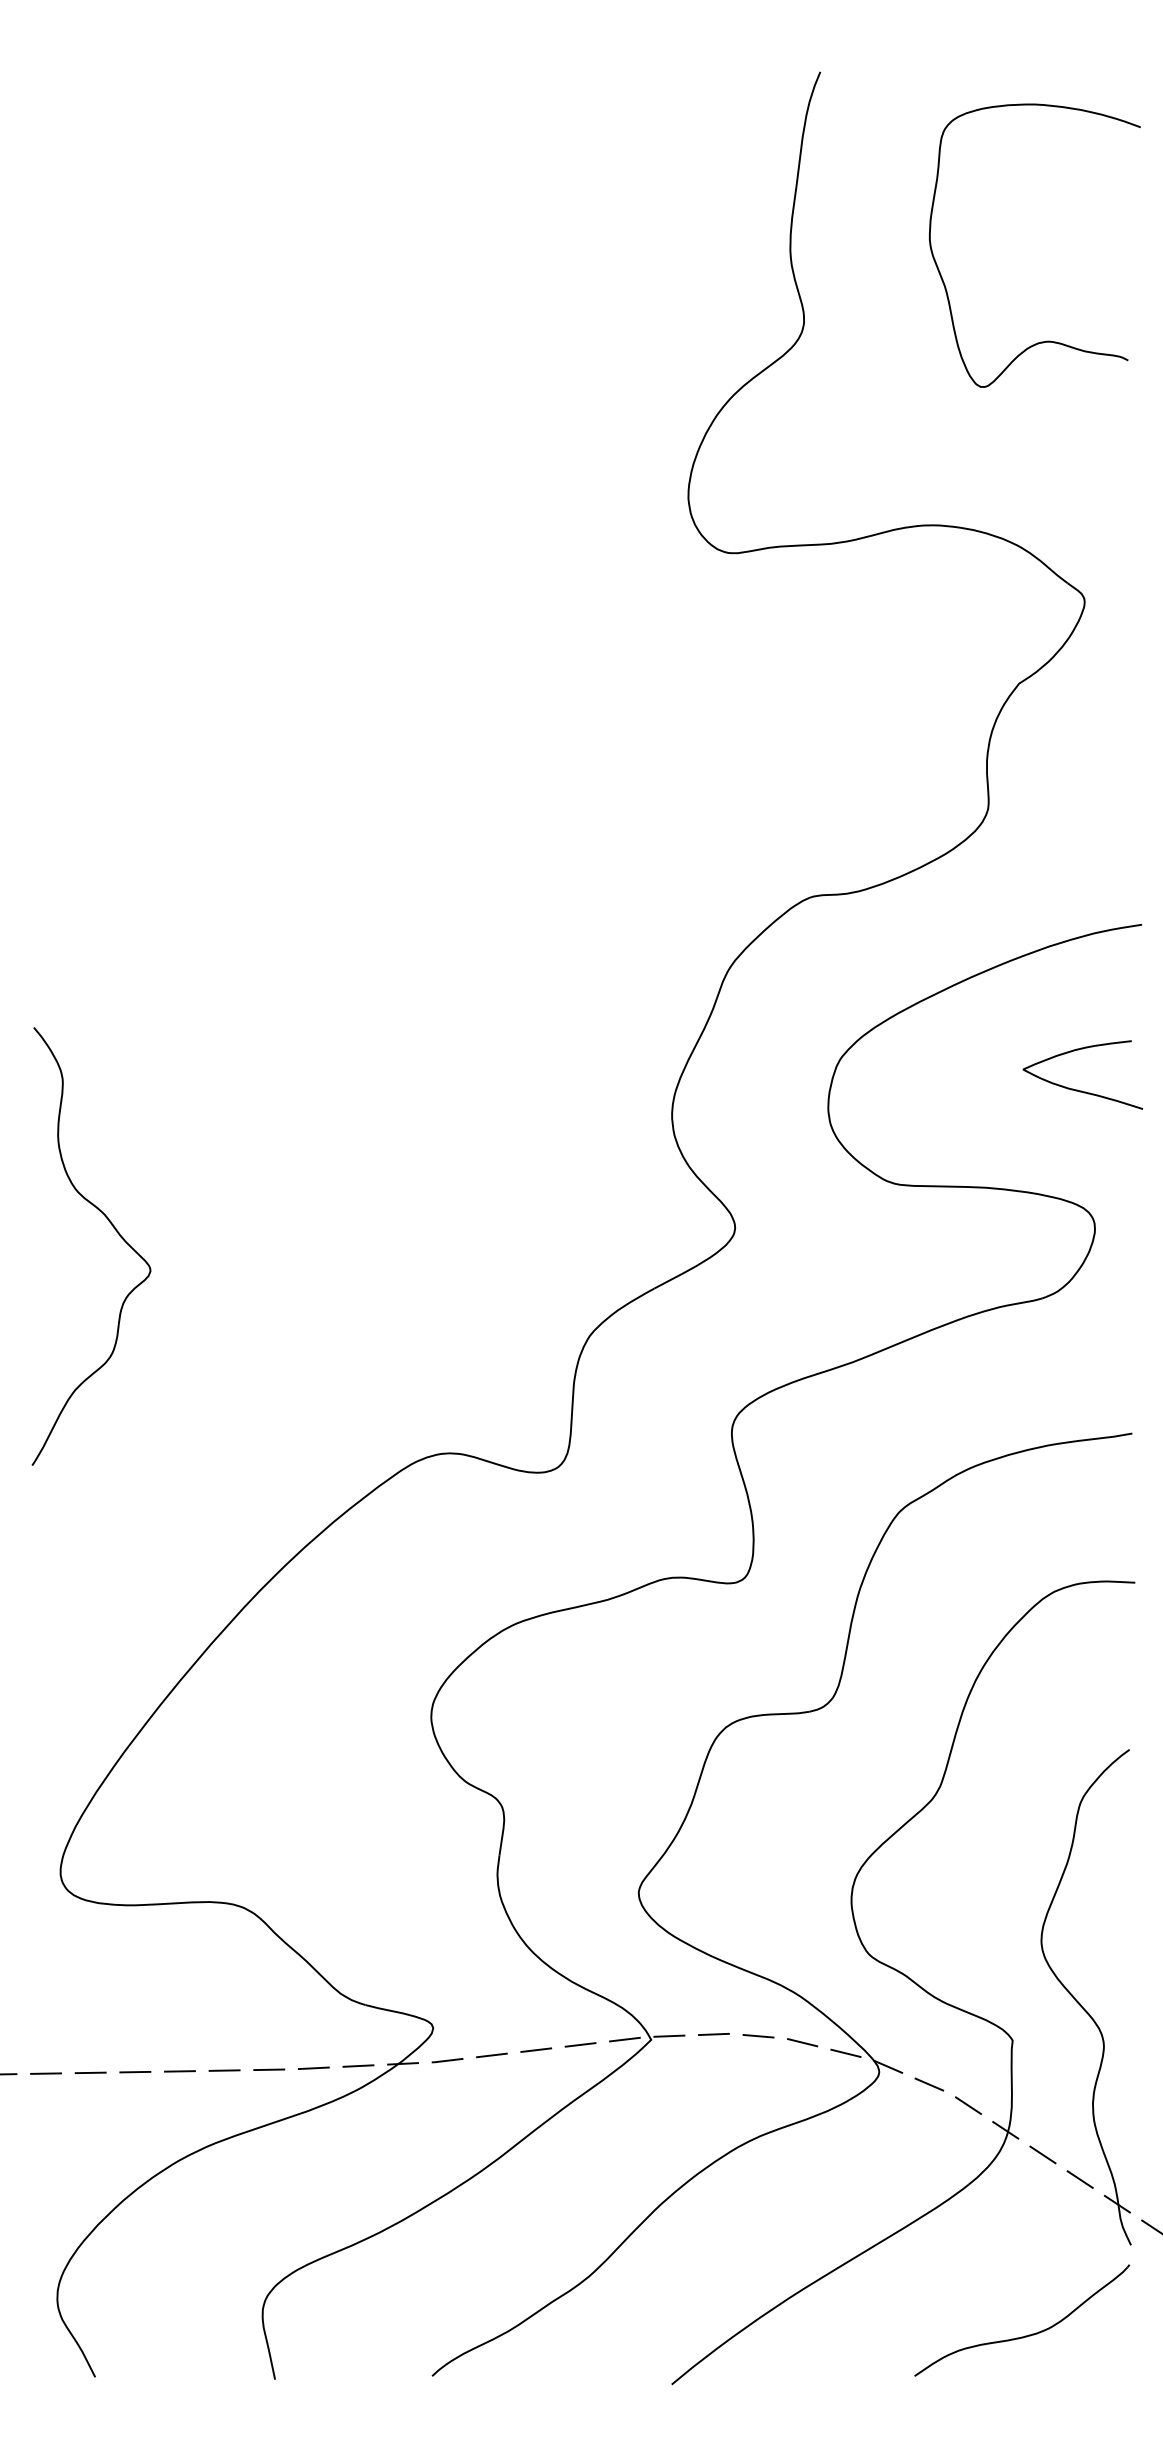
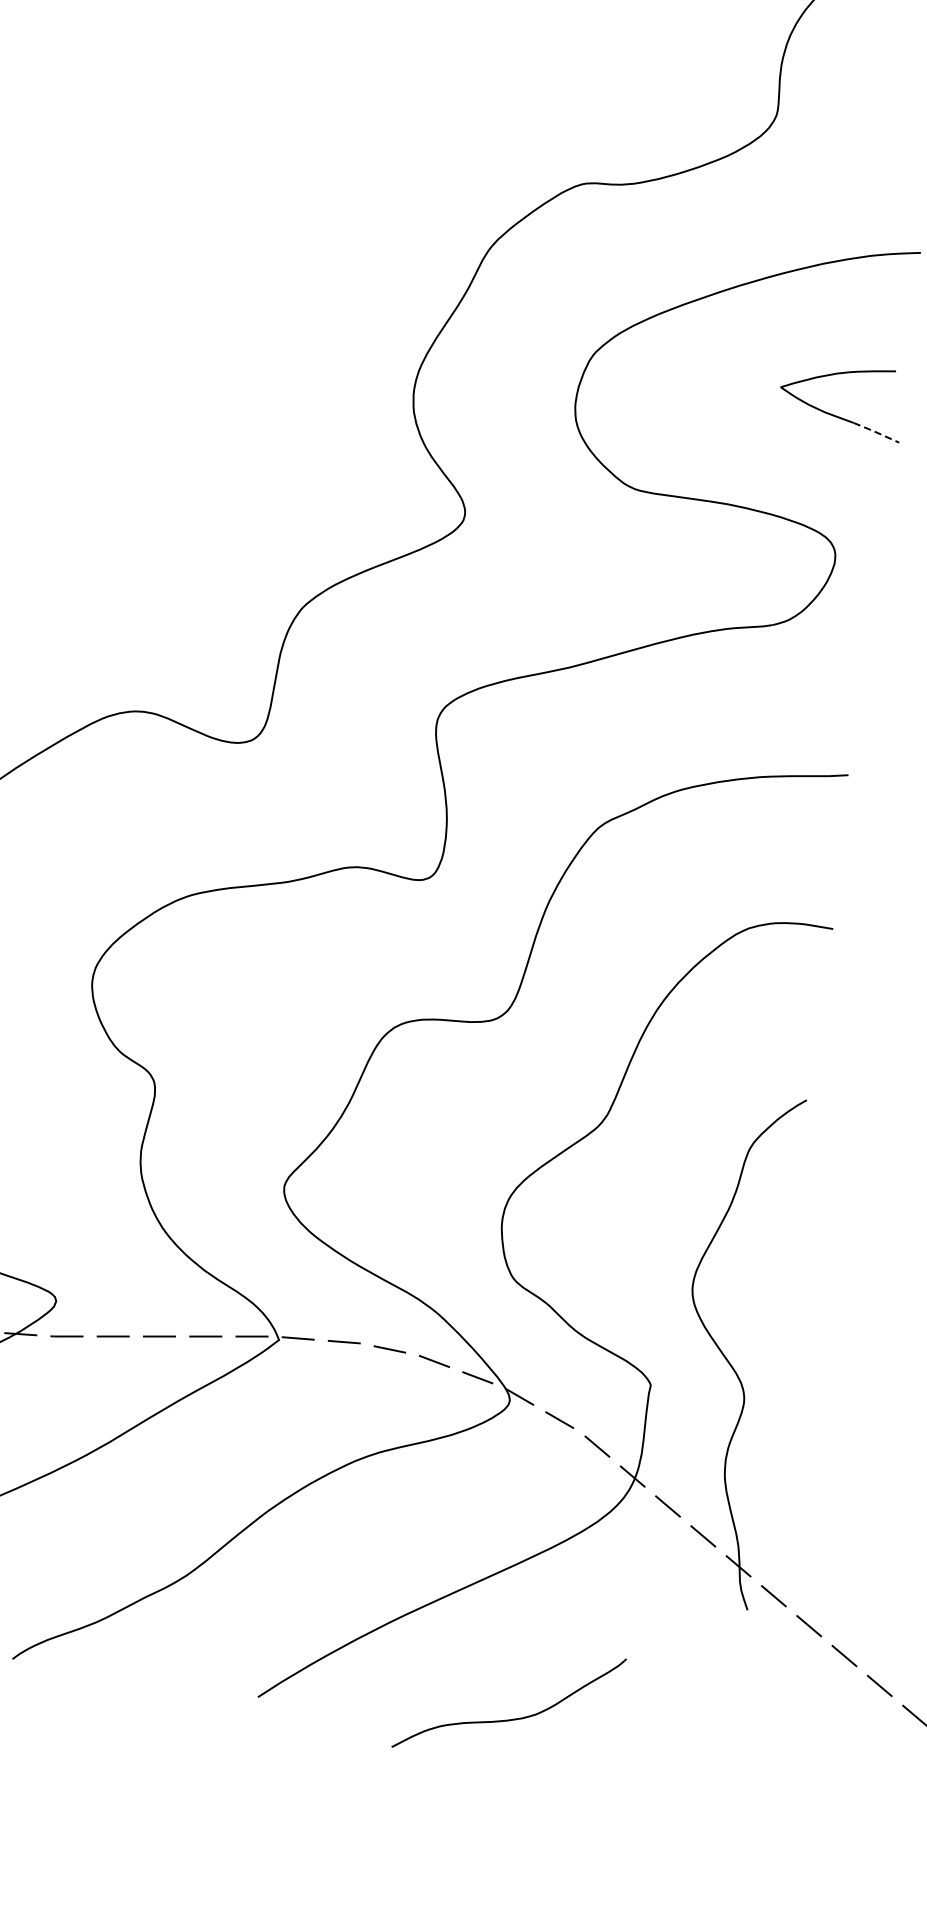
line: (1119, 1101) -> (876, 431), solid -> dashed
part: (1028, 2334) -> (513, 1718), moved

